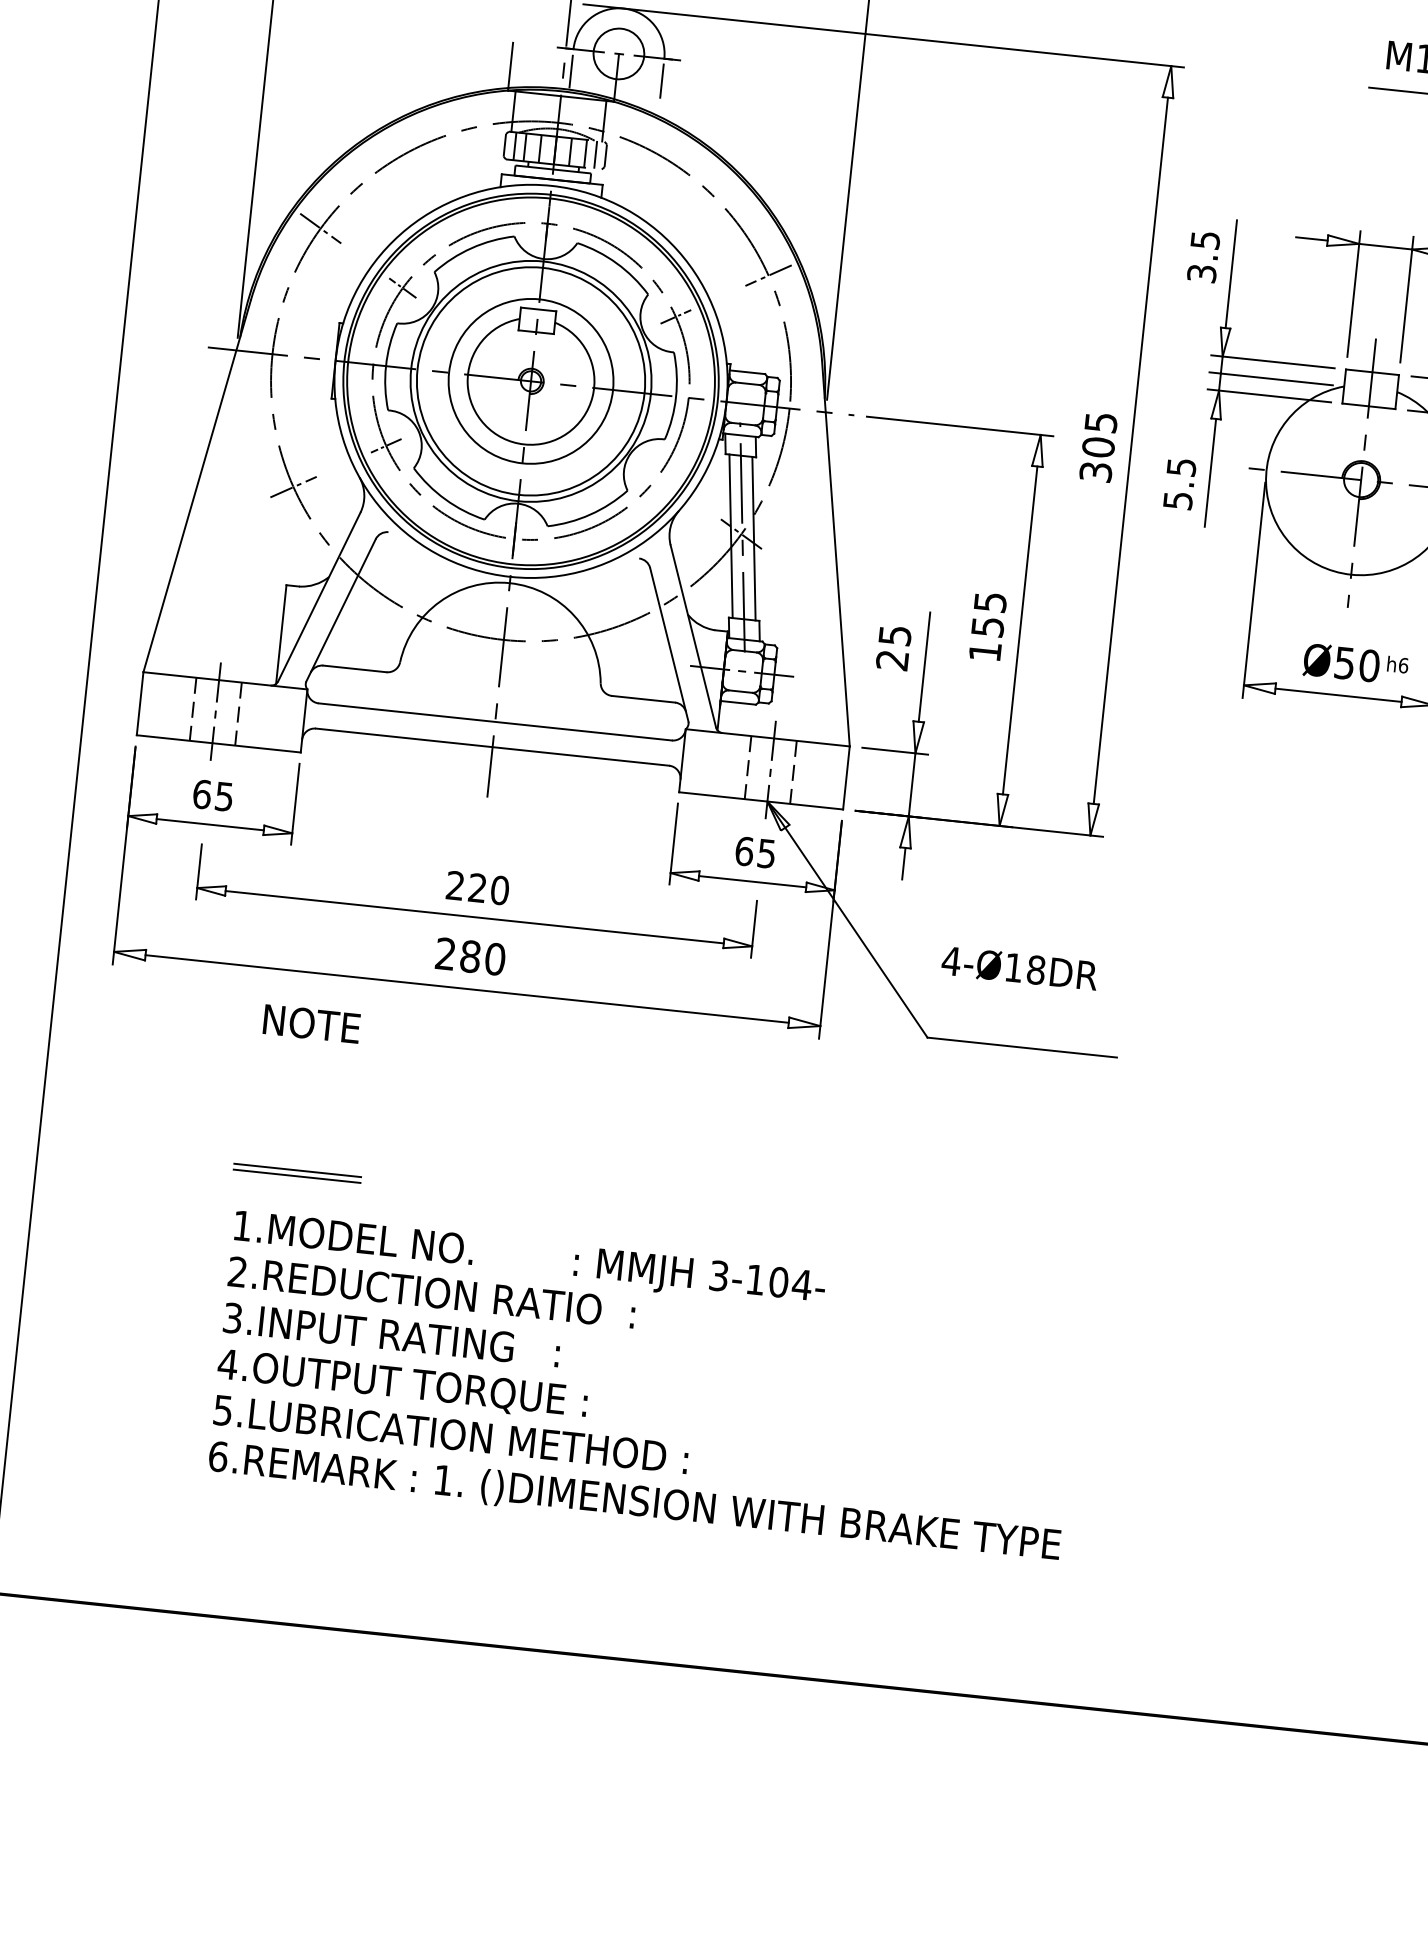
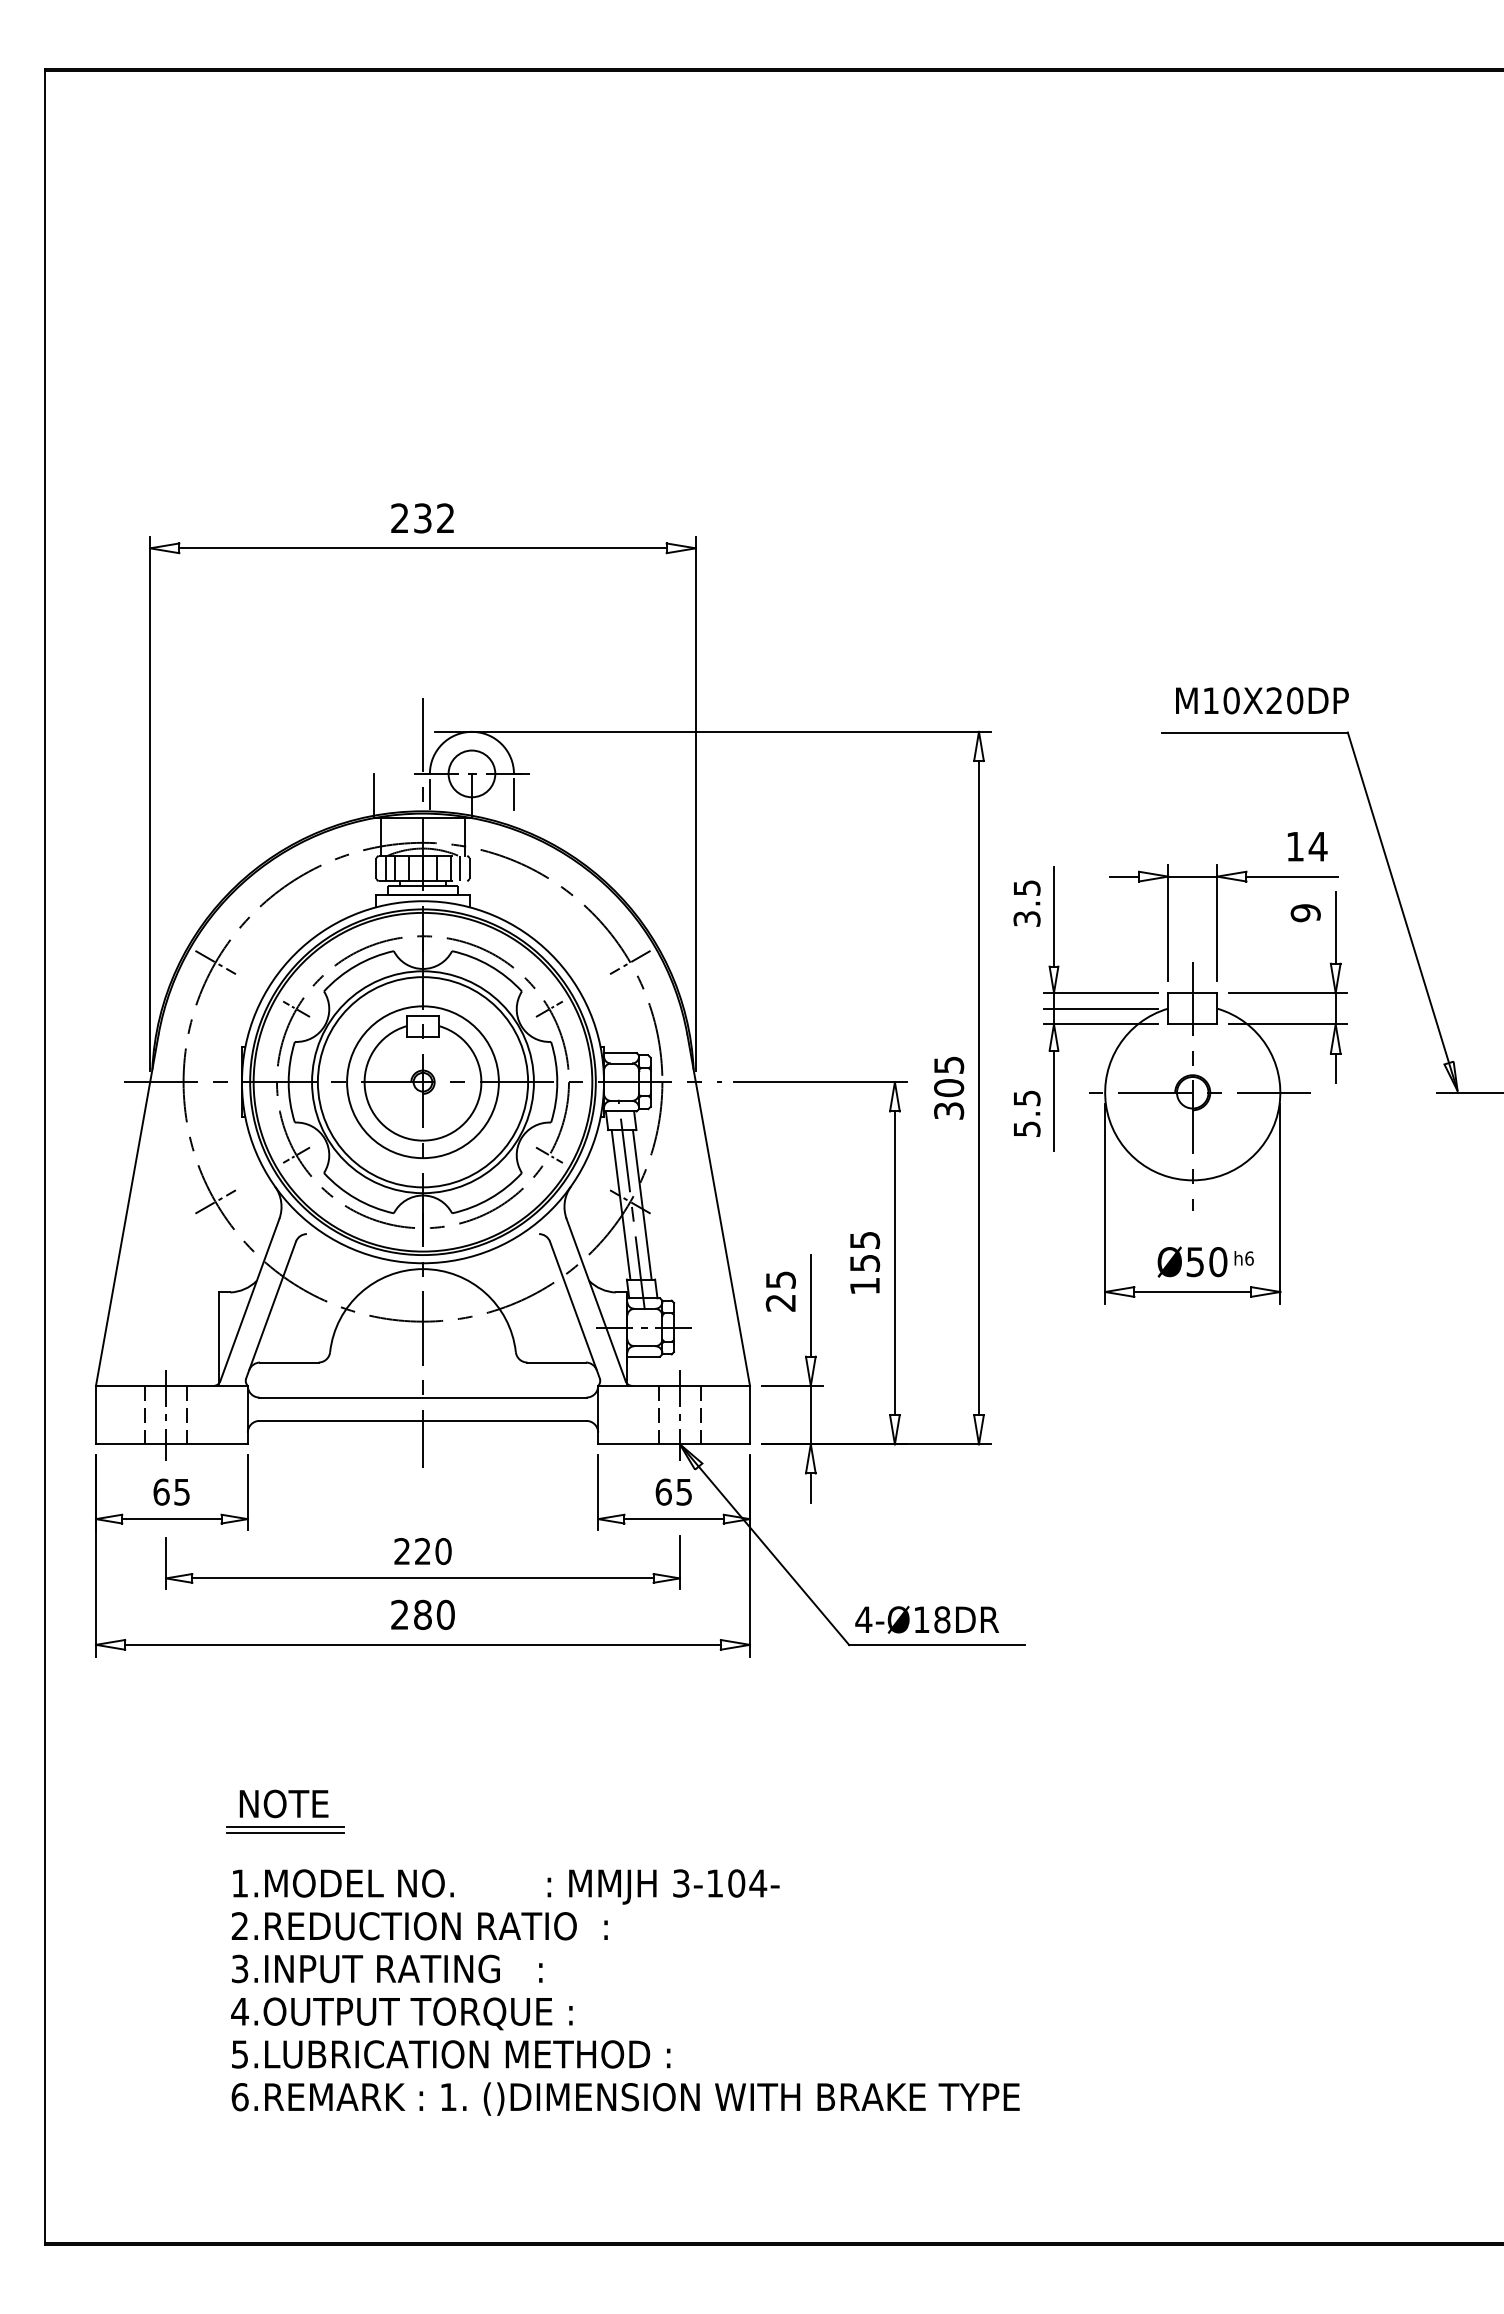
line: (659, 473) -> (549, 1154), added
text: (1020, 968) -> (927, 1619), moved
text: (311, 1023) -> (283, 1803), moved

